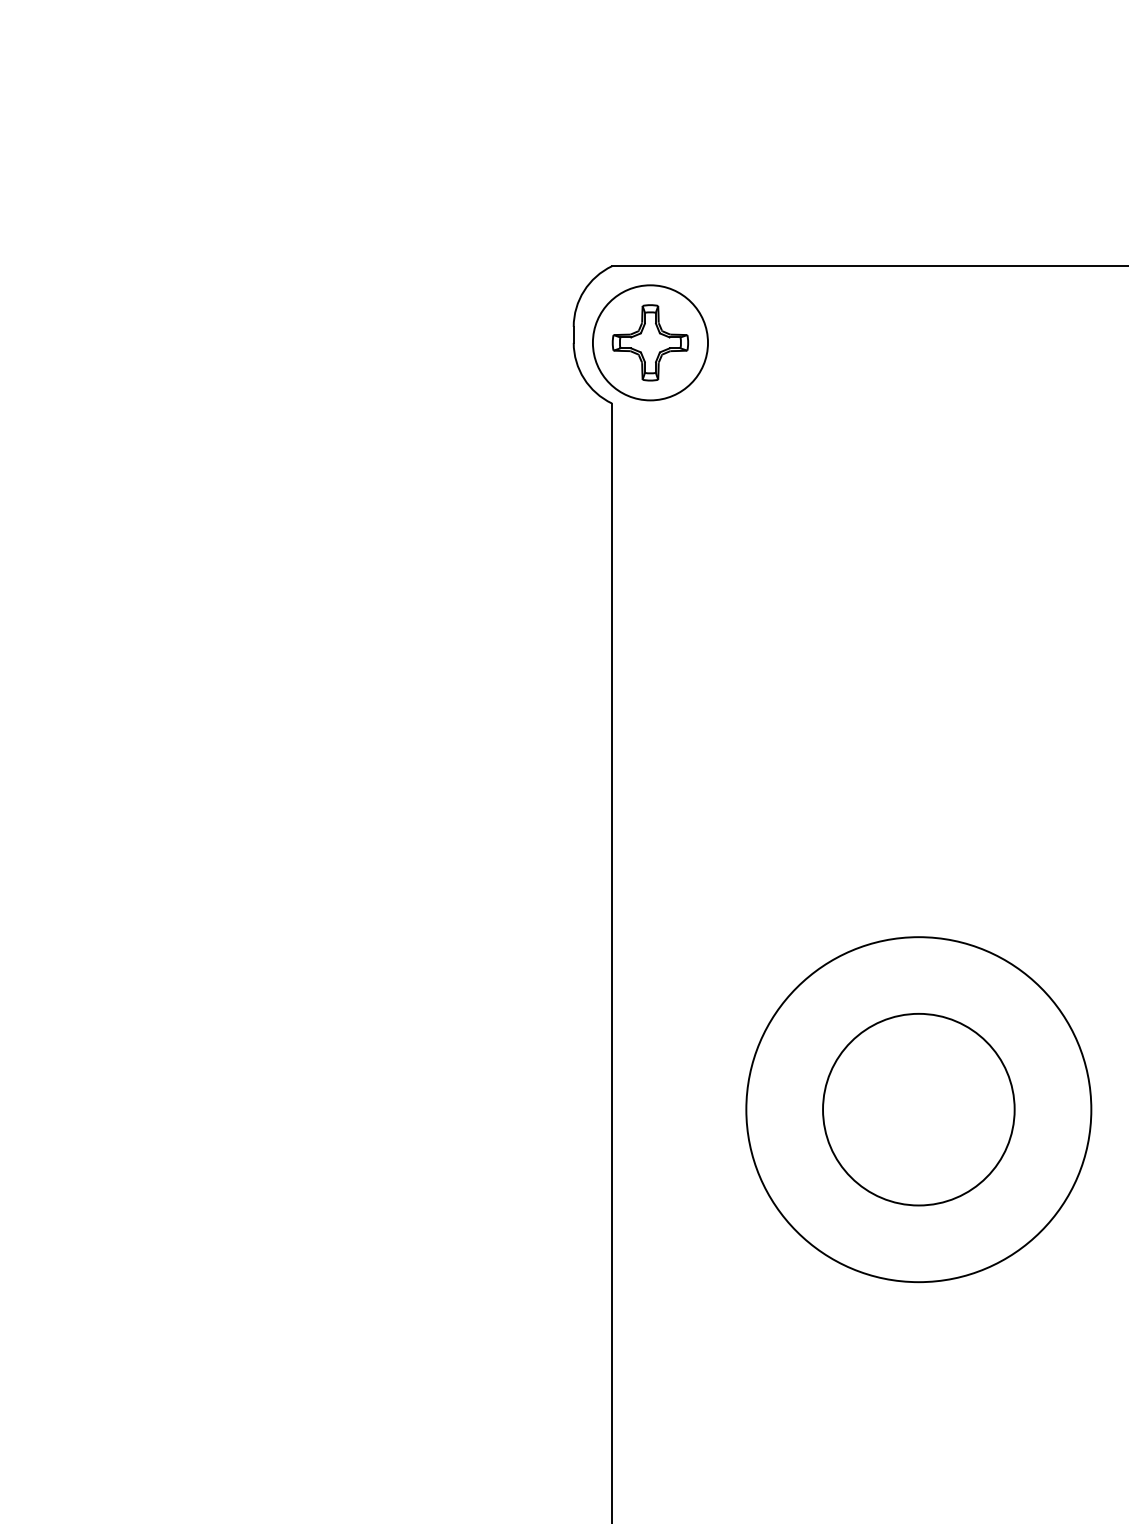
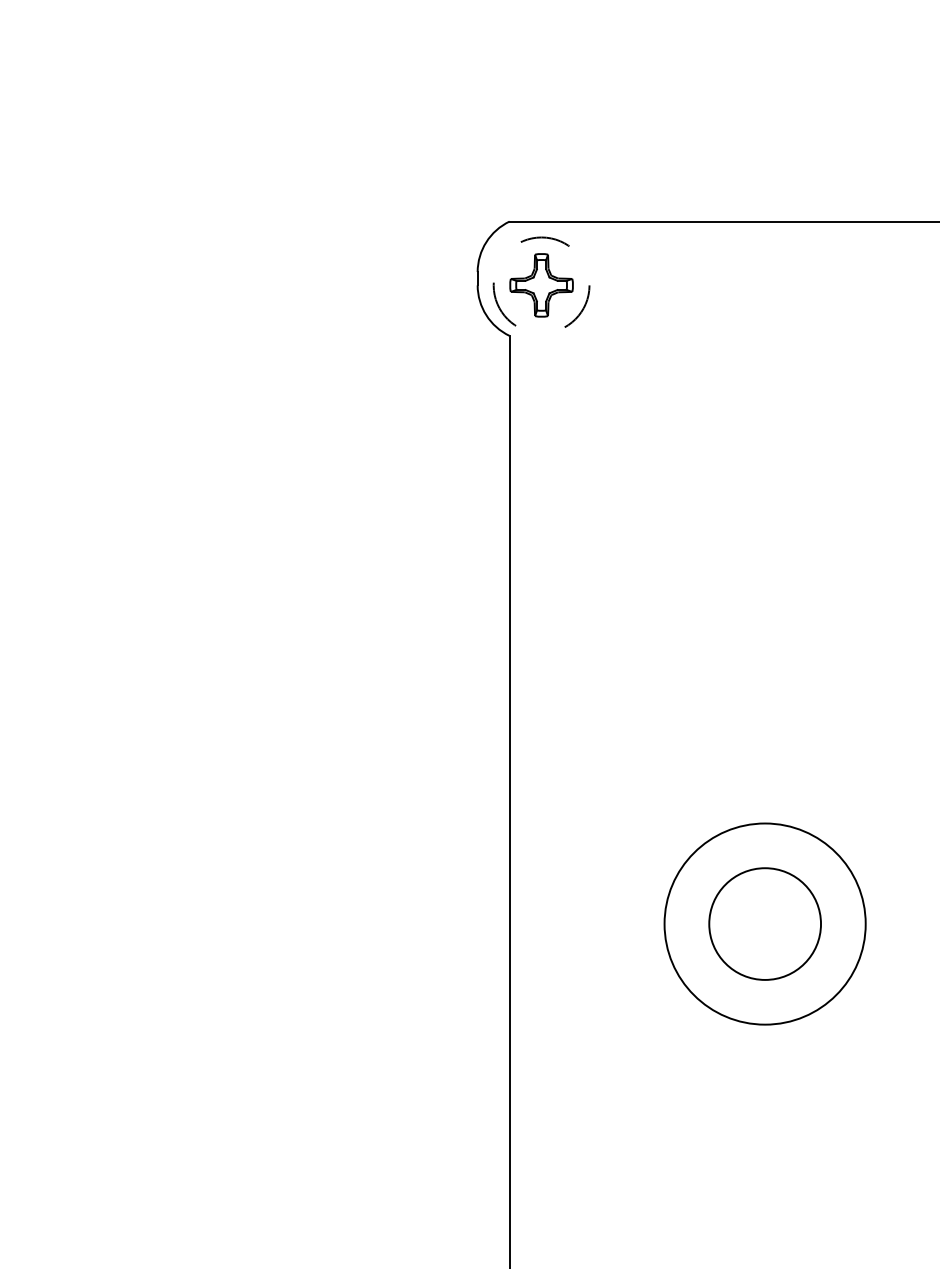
circle: (650, 342) -> (541, 285), solid -> dashed
circle: (918, 1108) -> (764, 923), size x0.7
circle: (918, 1108) -> (764, 923), size x0.7

